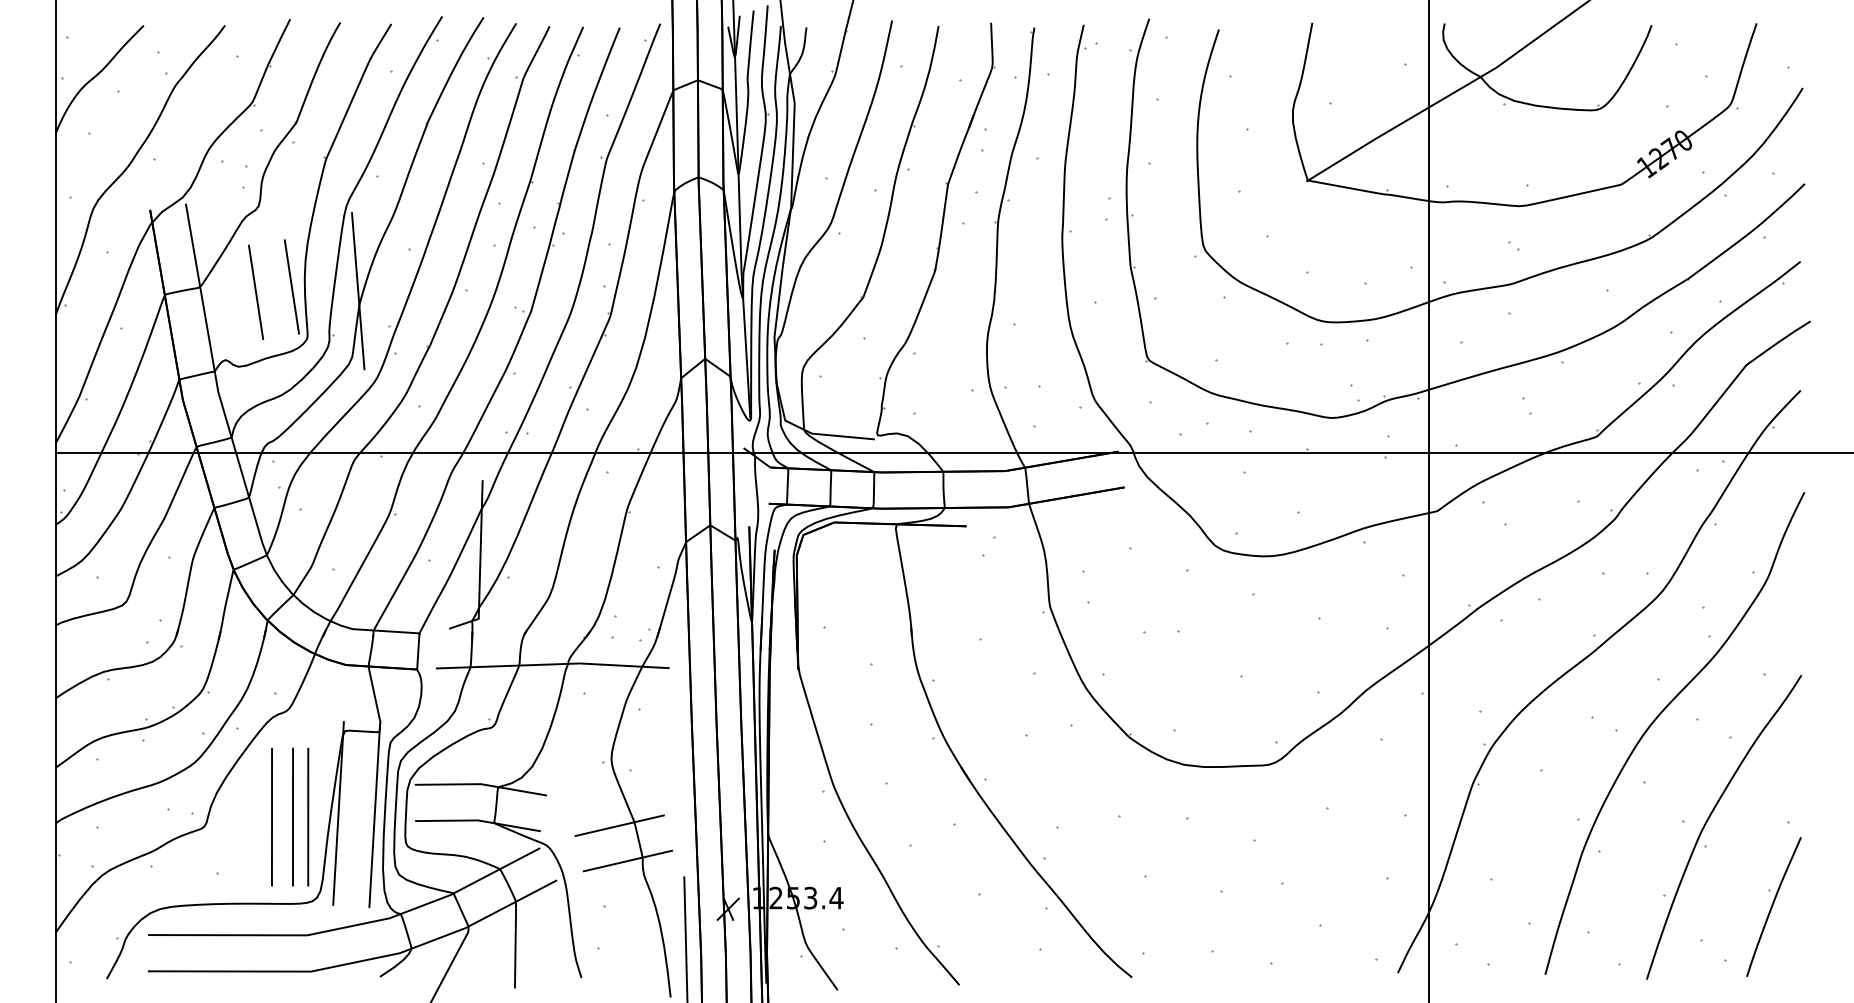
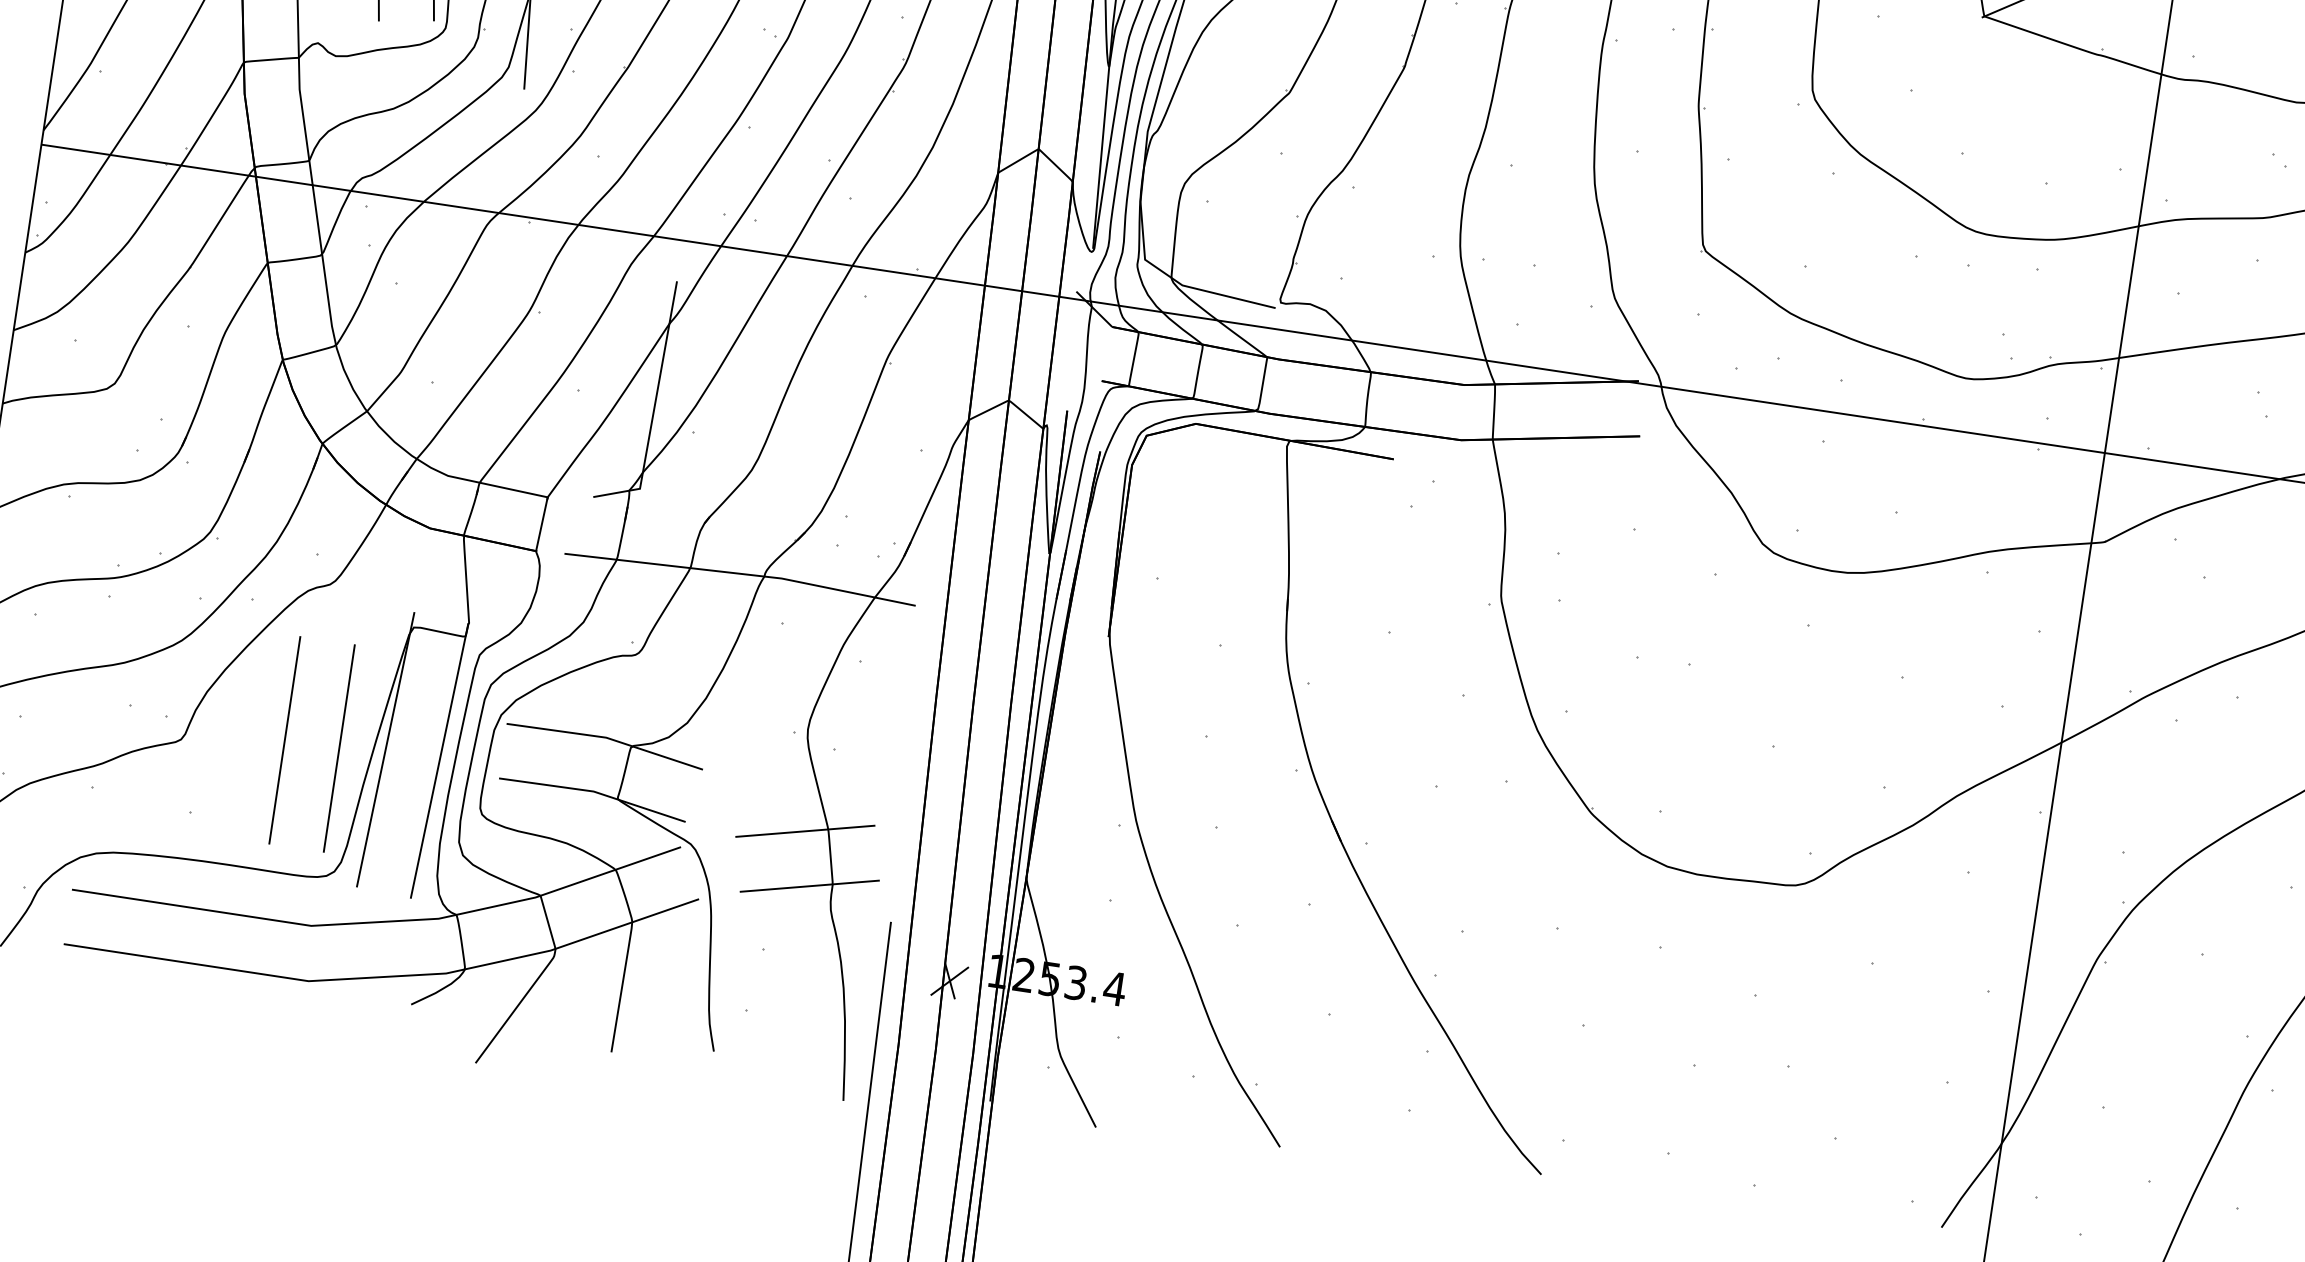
line: (292, 816) -> (315, 743), removed

